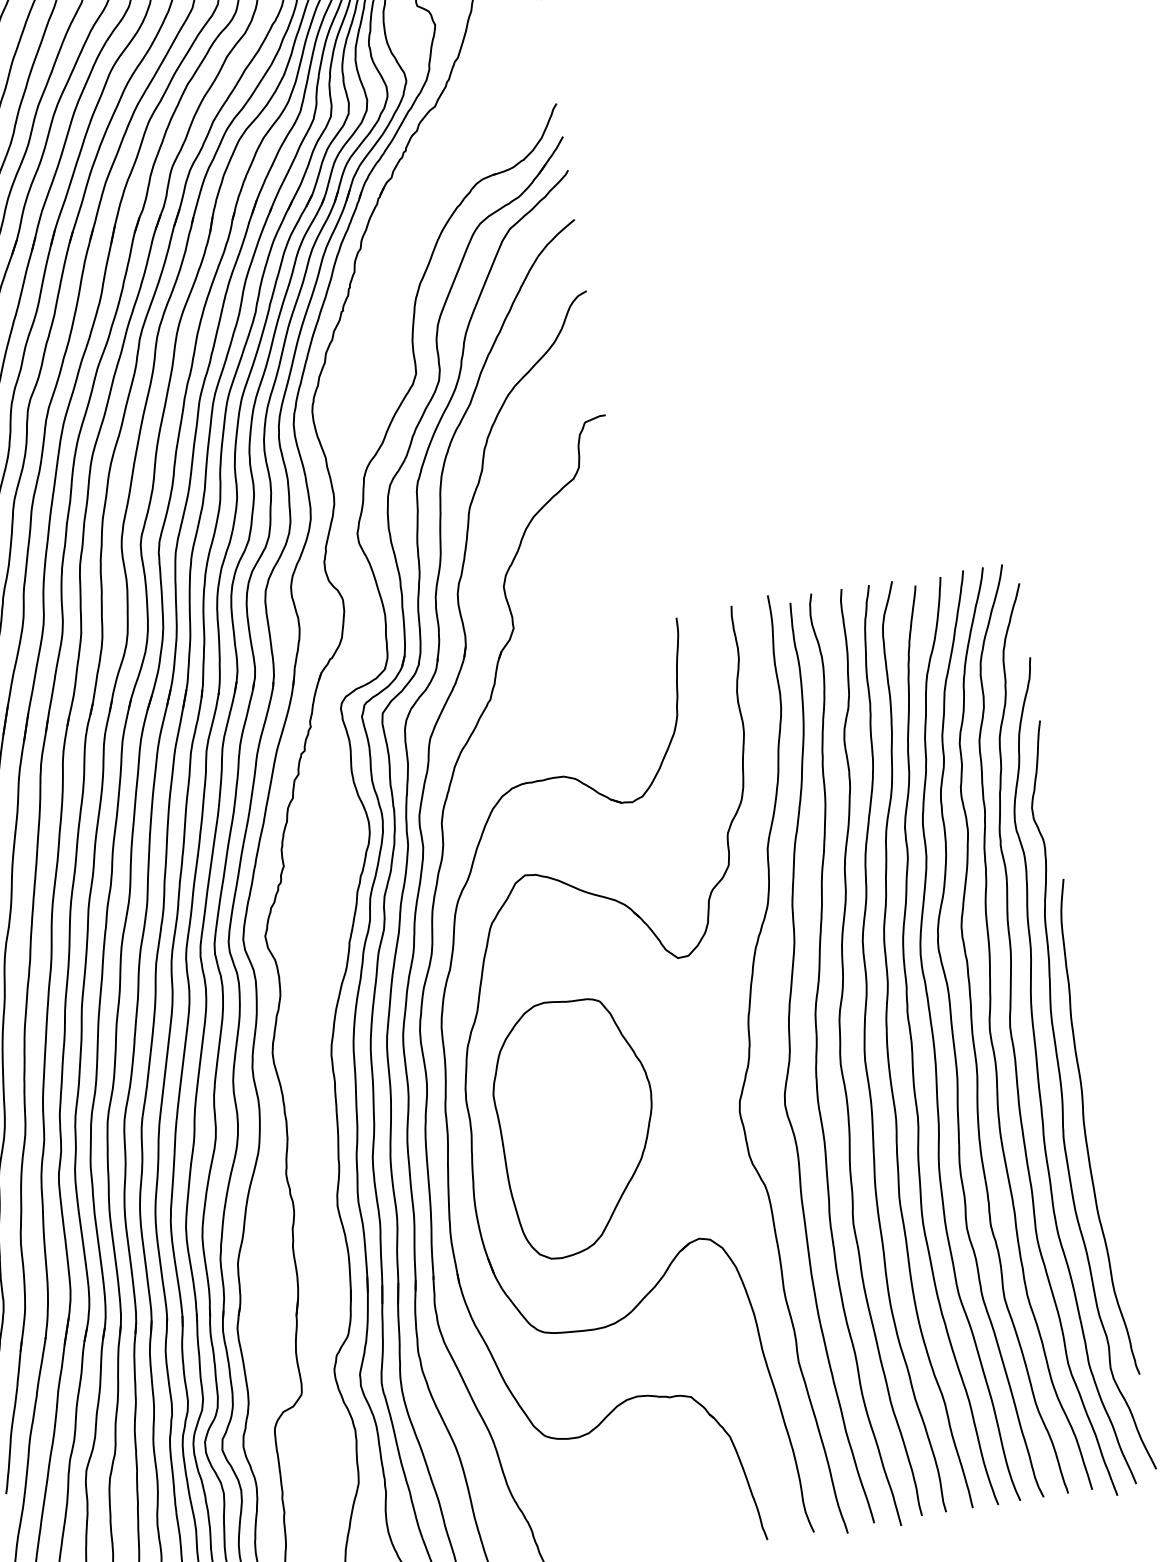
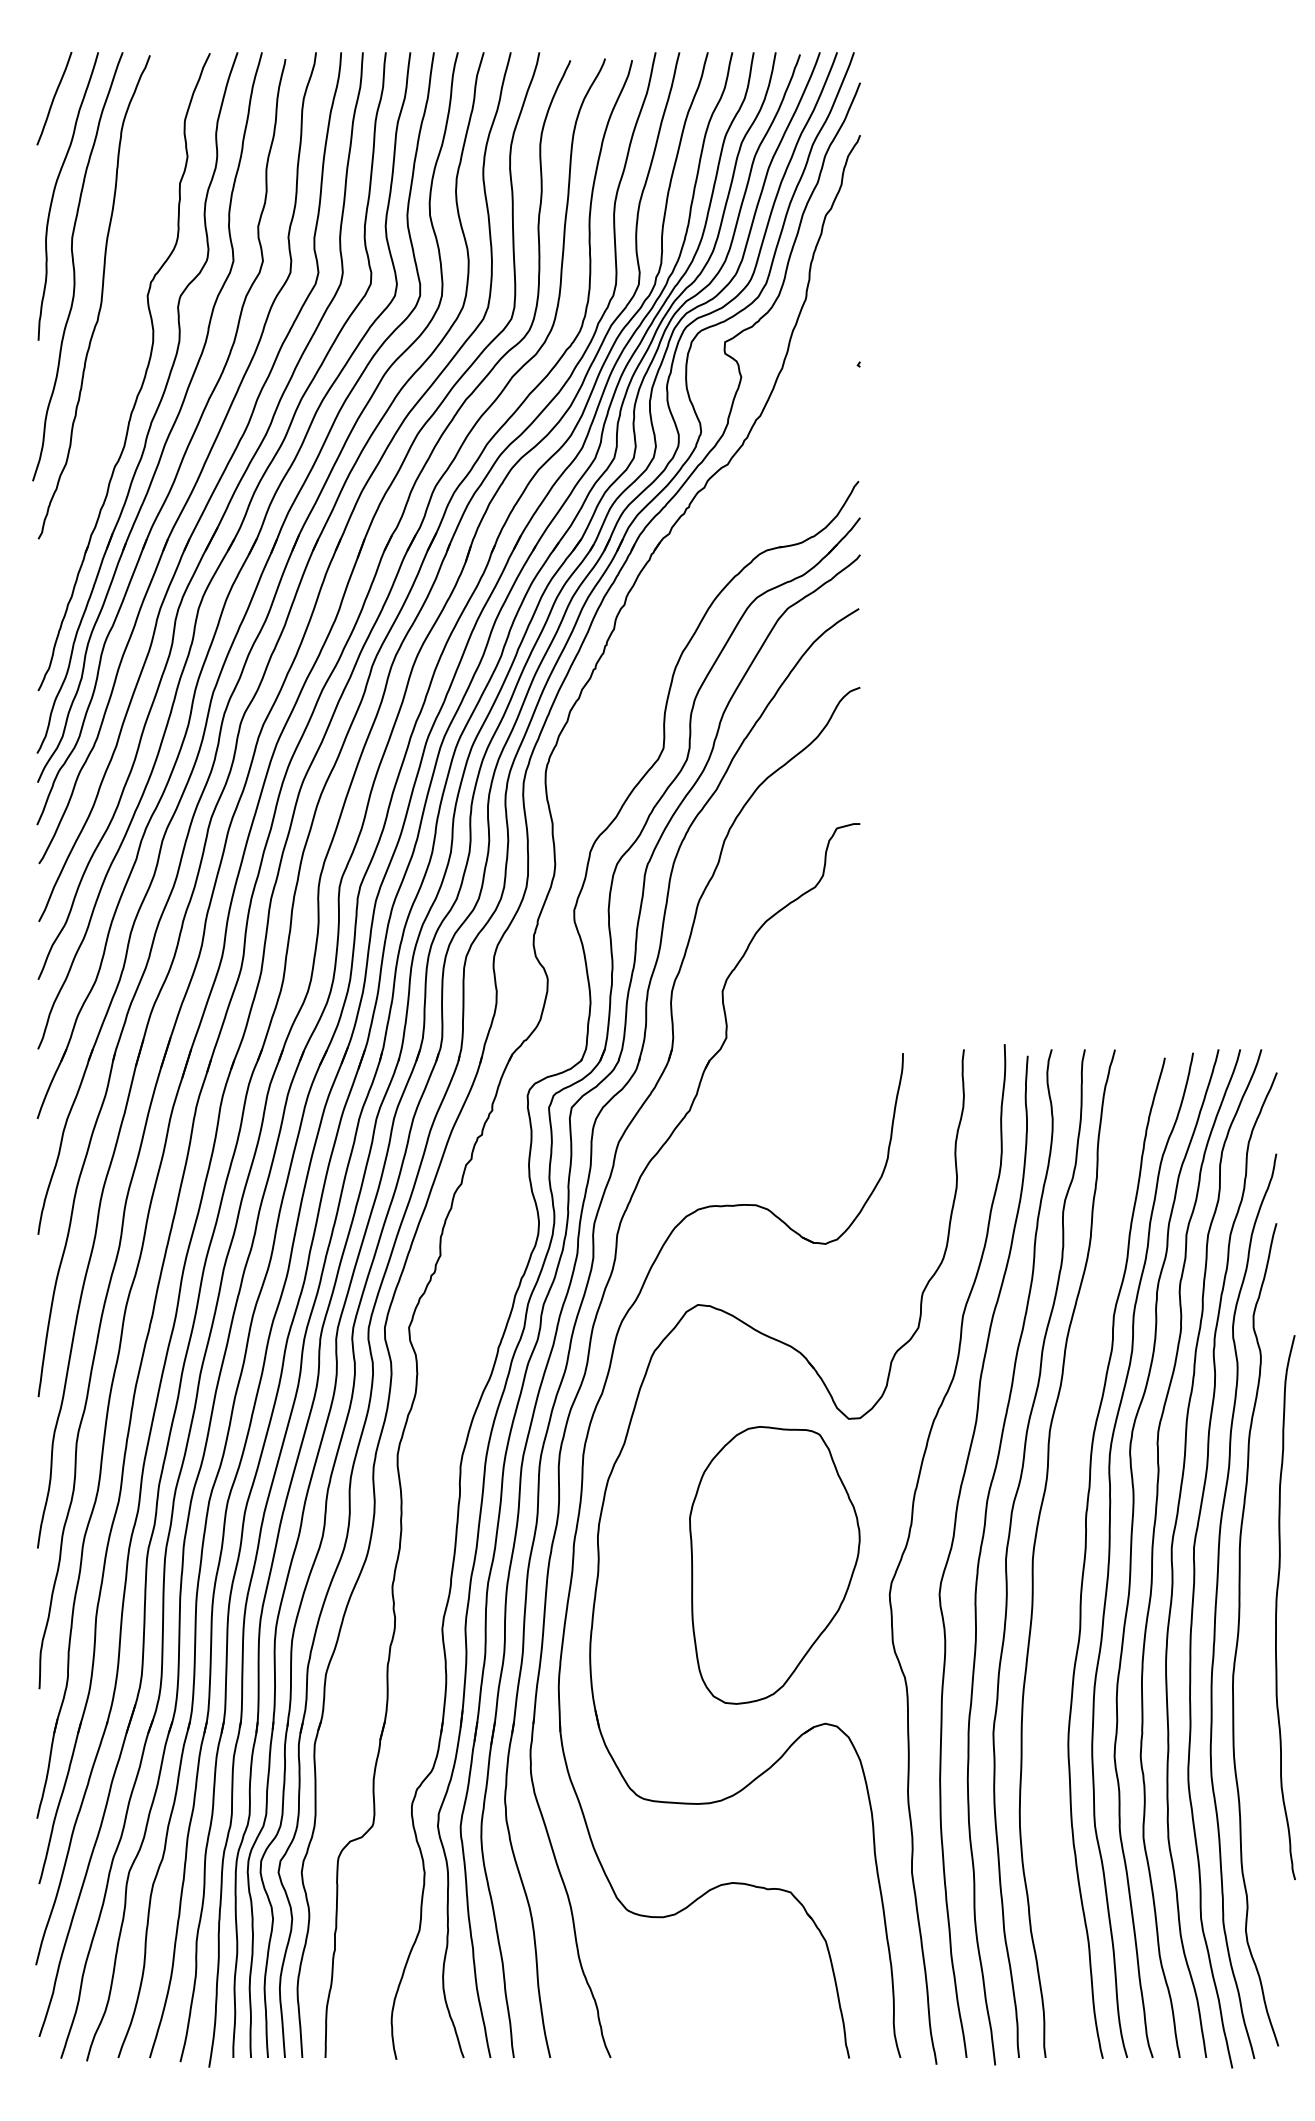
curve: (888, 1043) -> (1060, 1545), removed
part: (576, 1126) -> (774, 1565), moved
curve: (1085, 1129) -> (1277, 1607), moved

